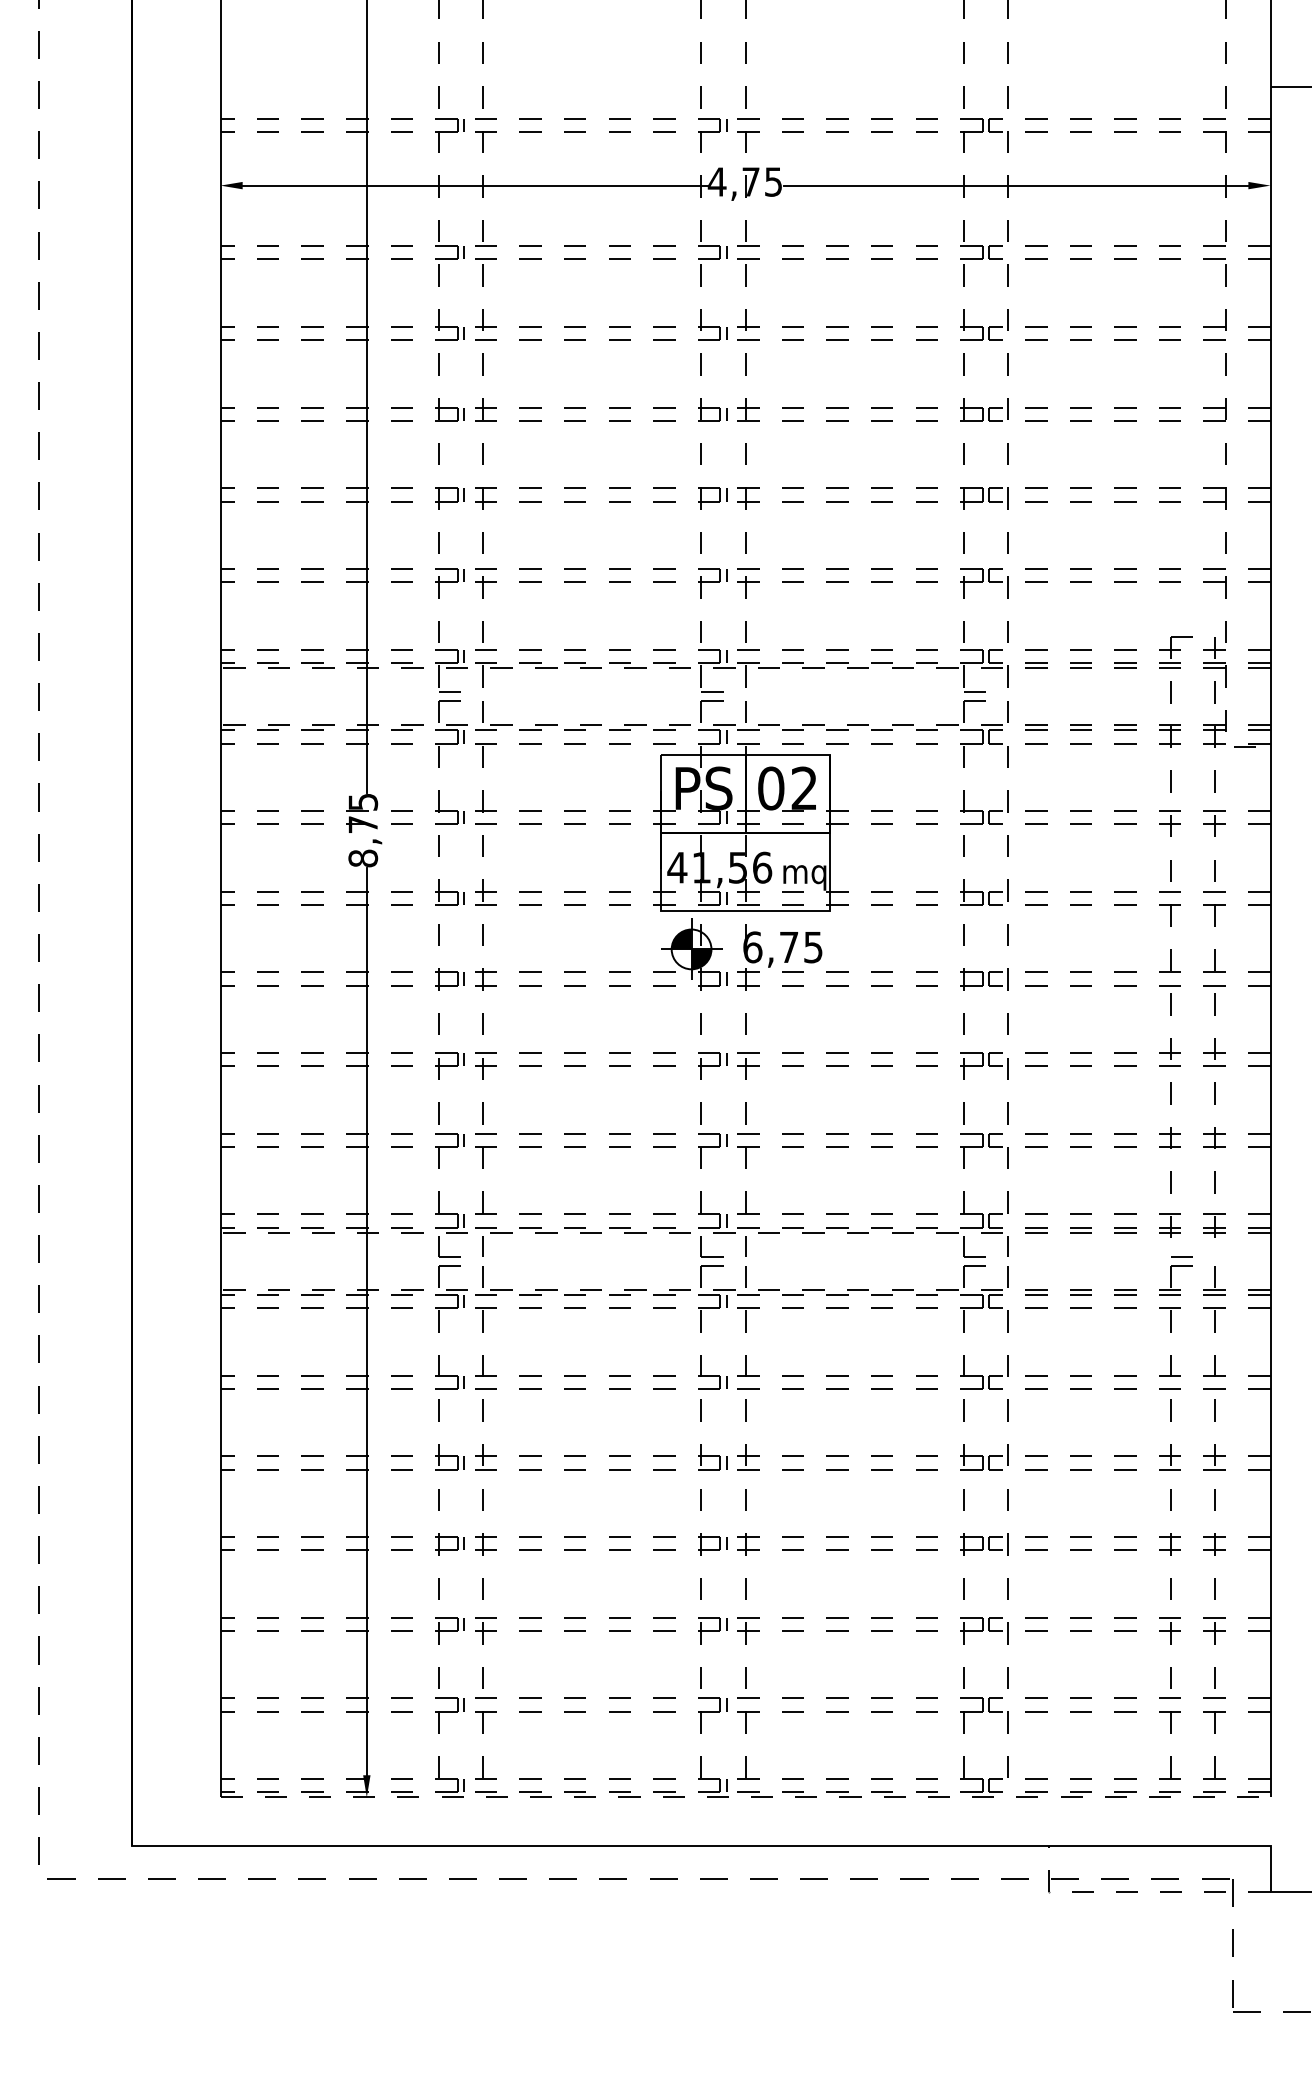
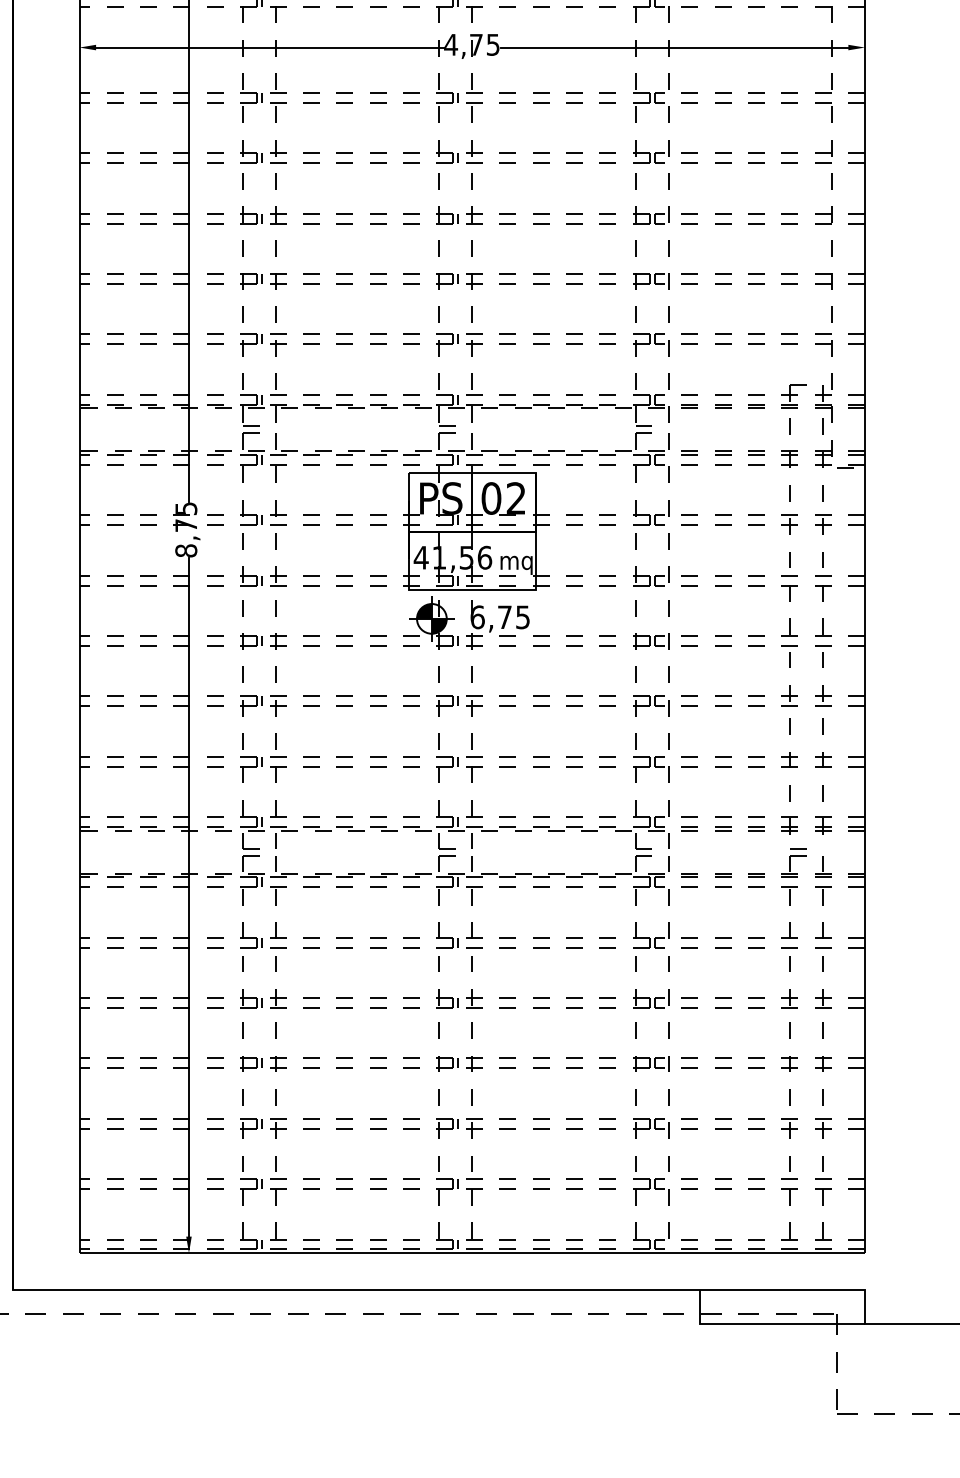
line: (745, 1797) -> (472, 1253), dashed -> solid
line: (1136, 1892) -> (764, 1324), dashed -> solid

